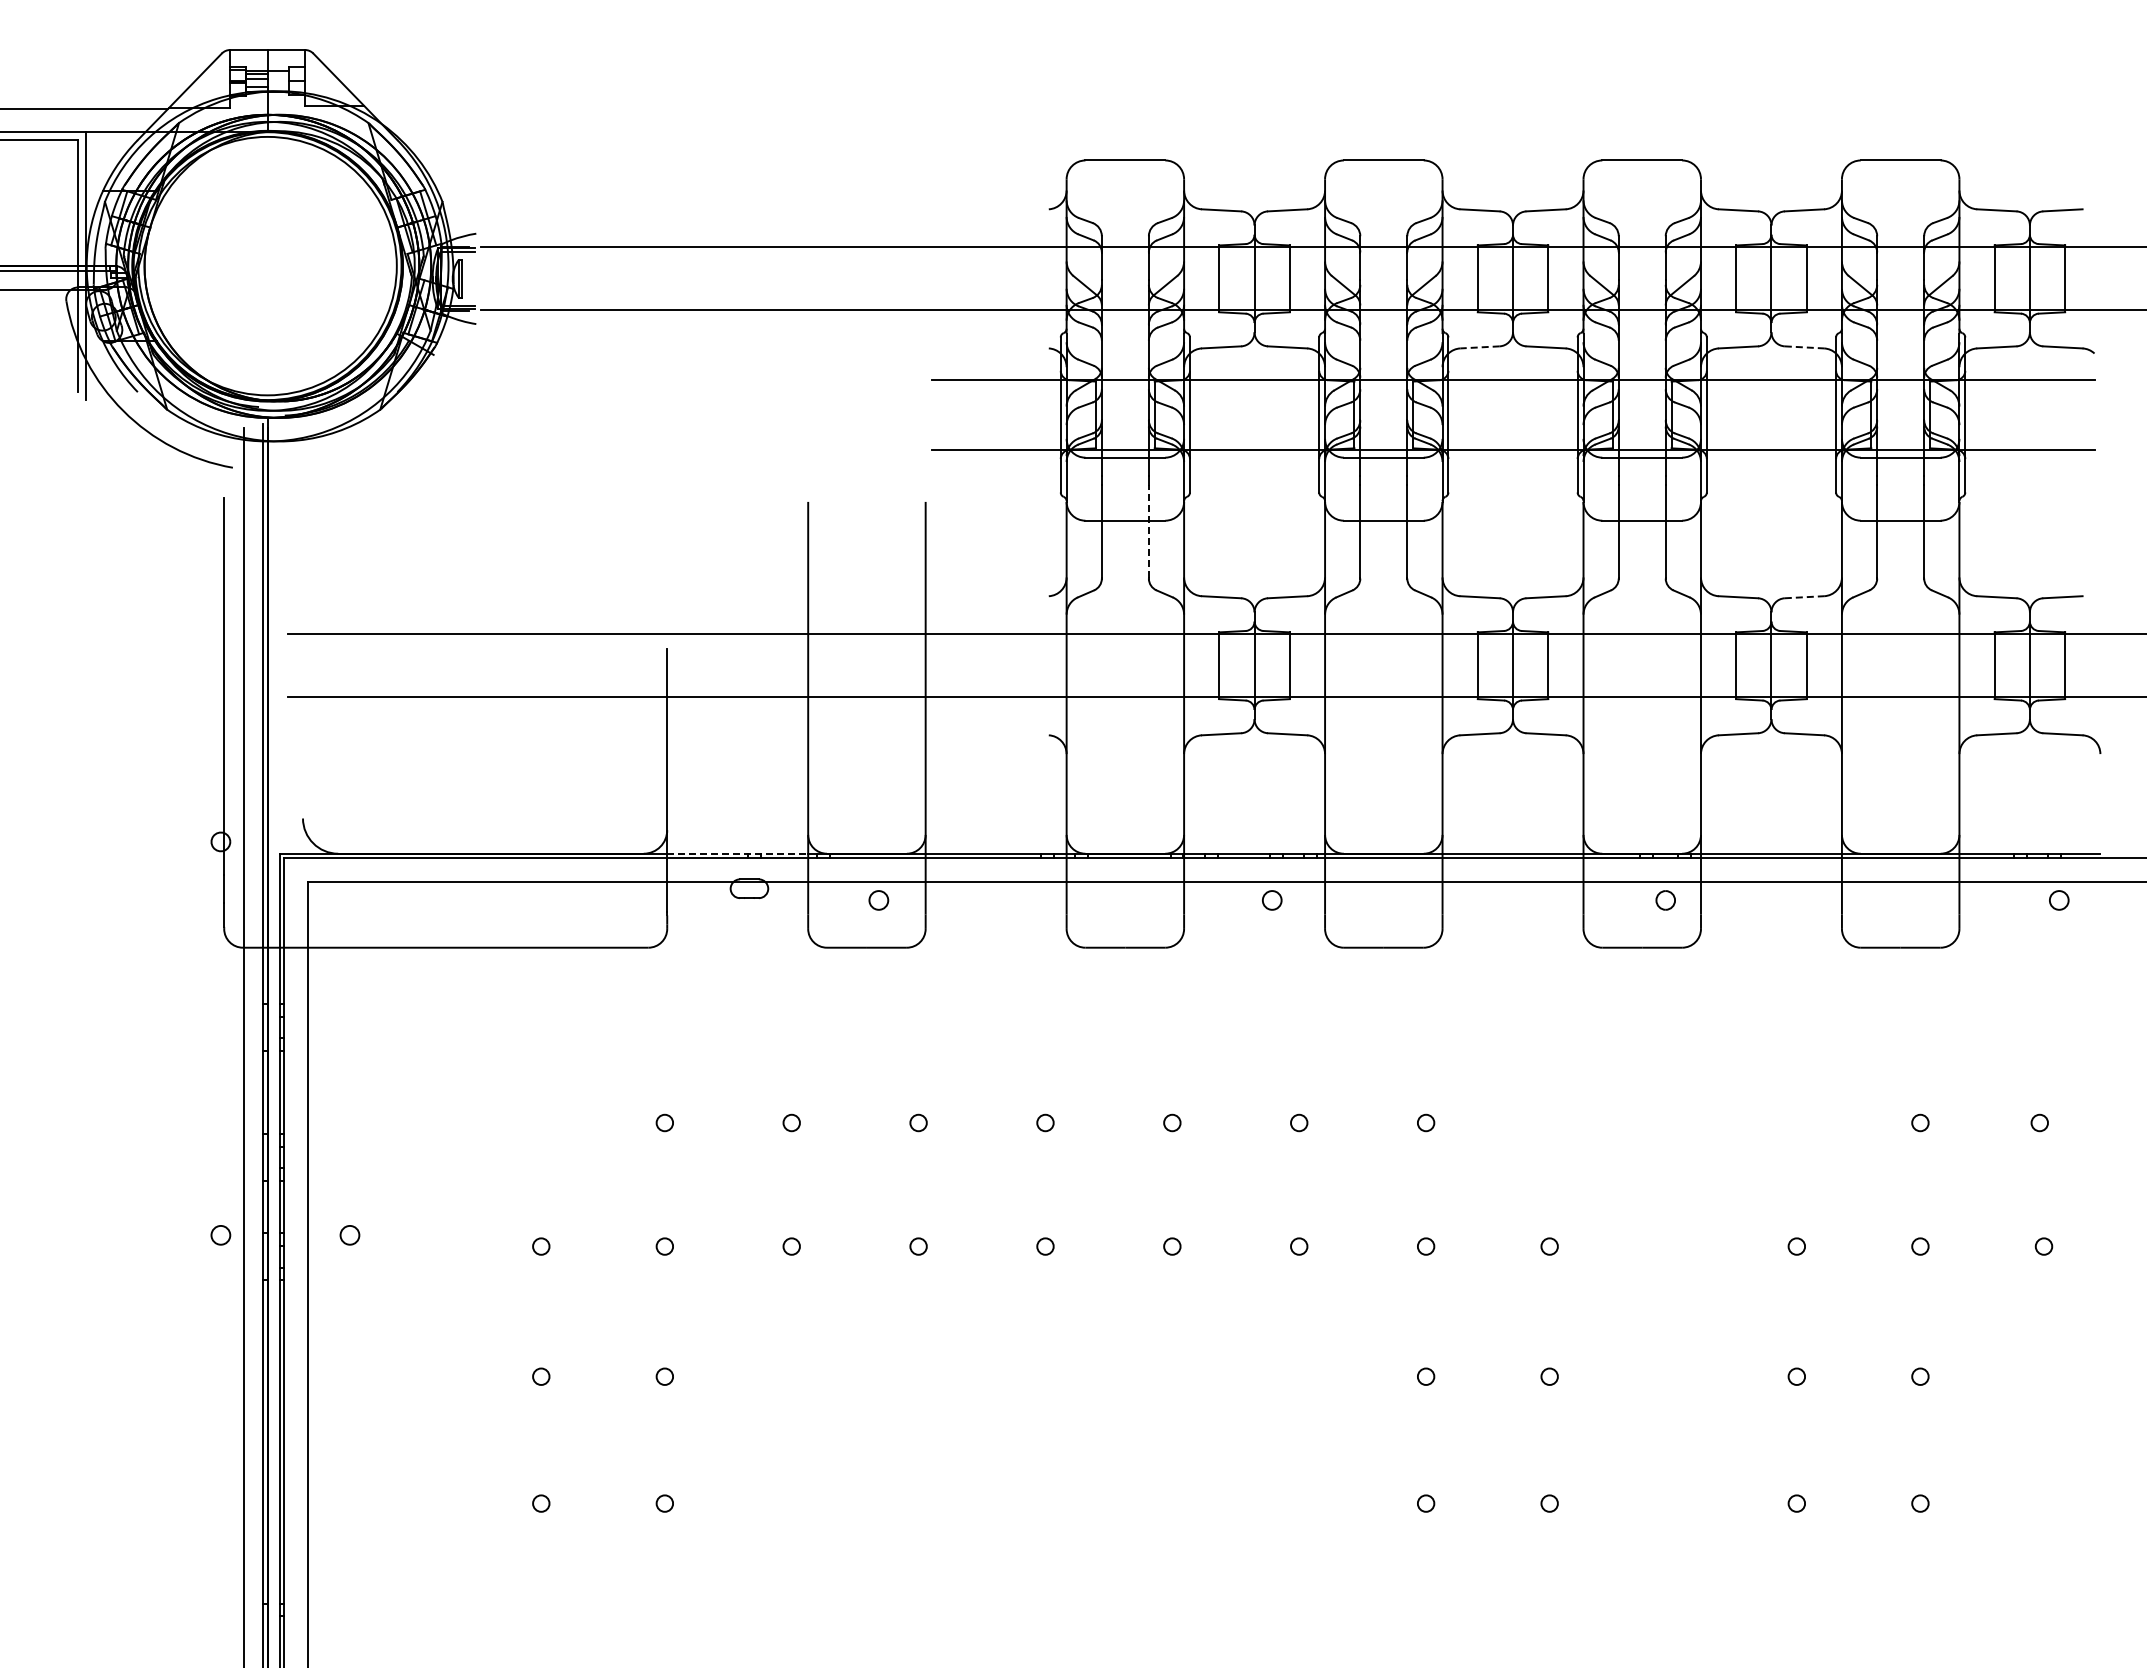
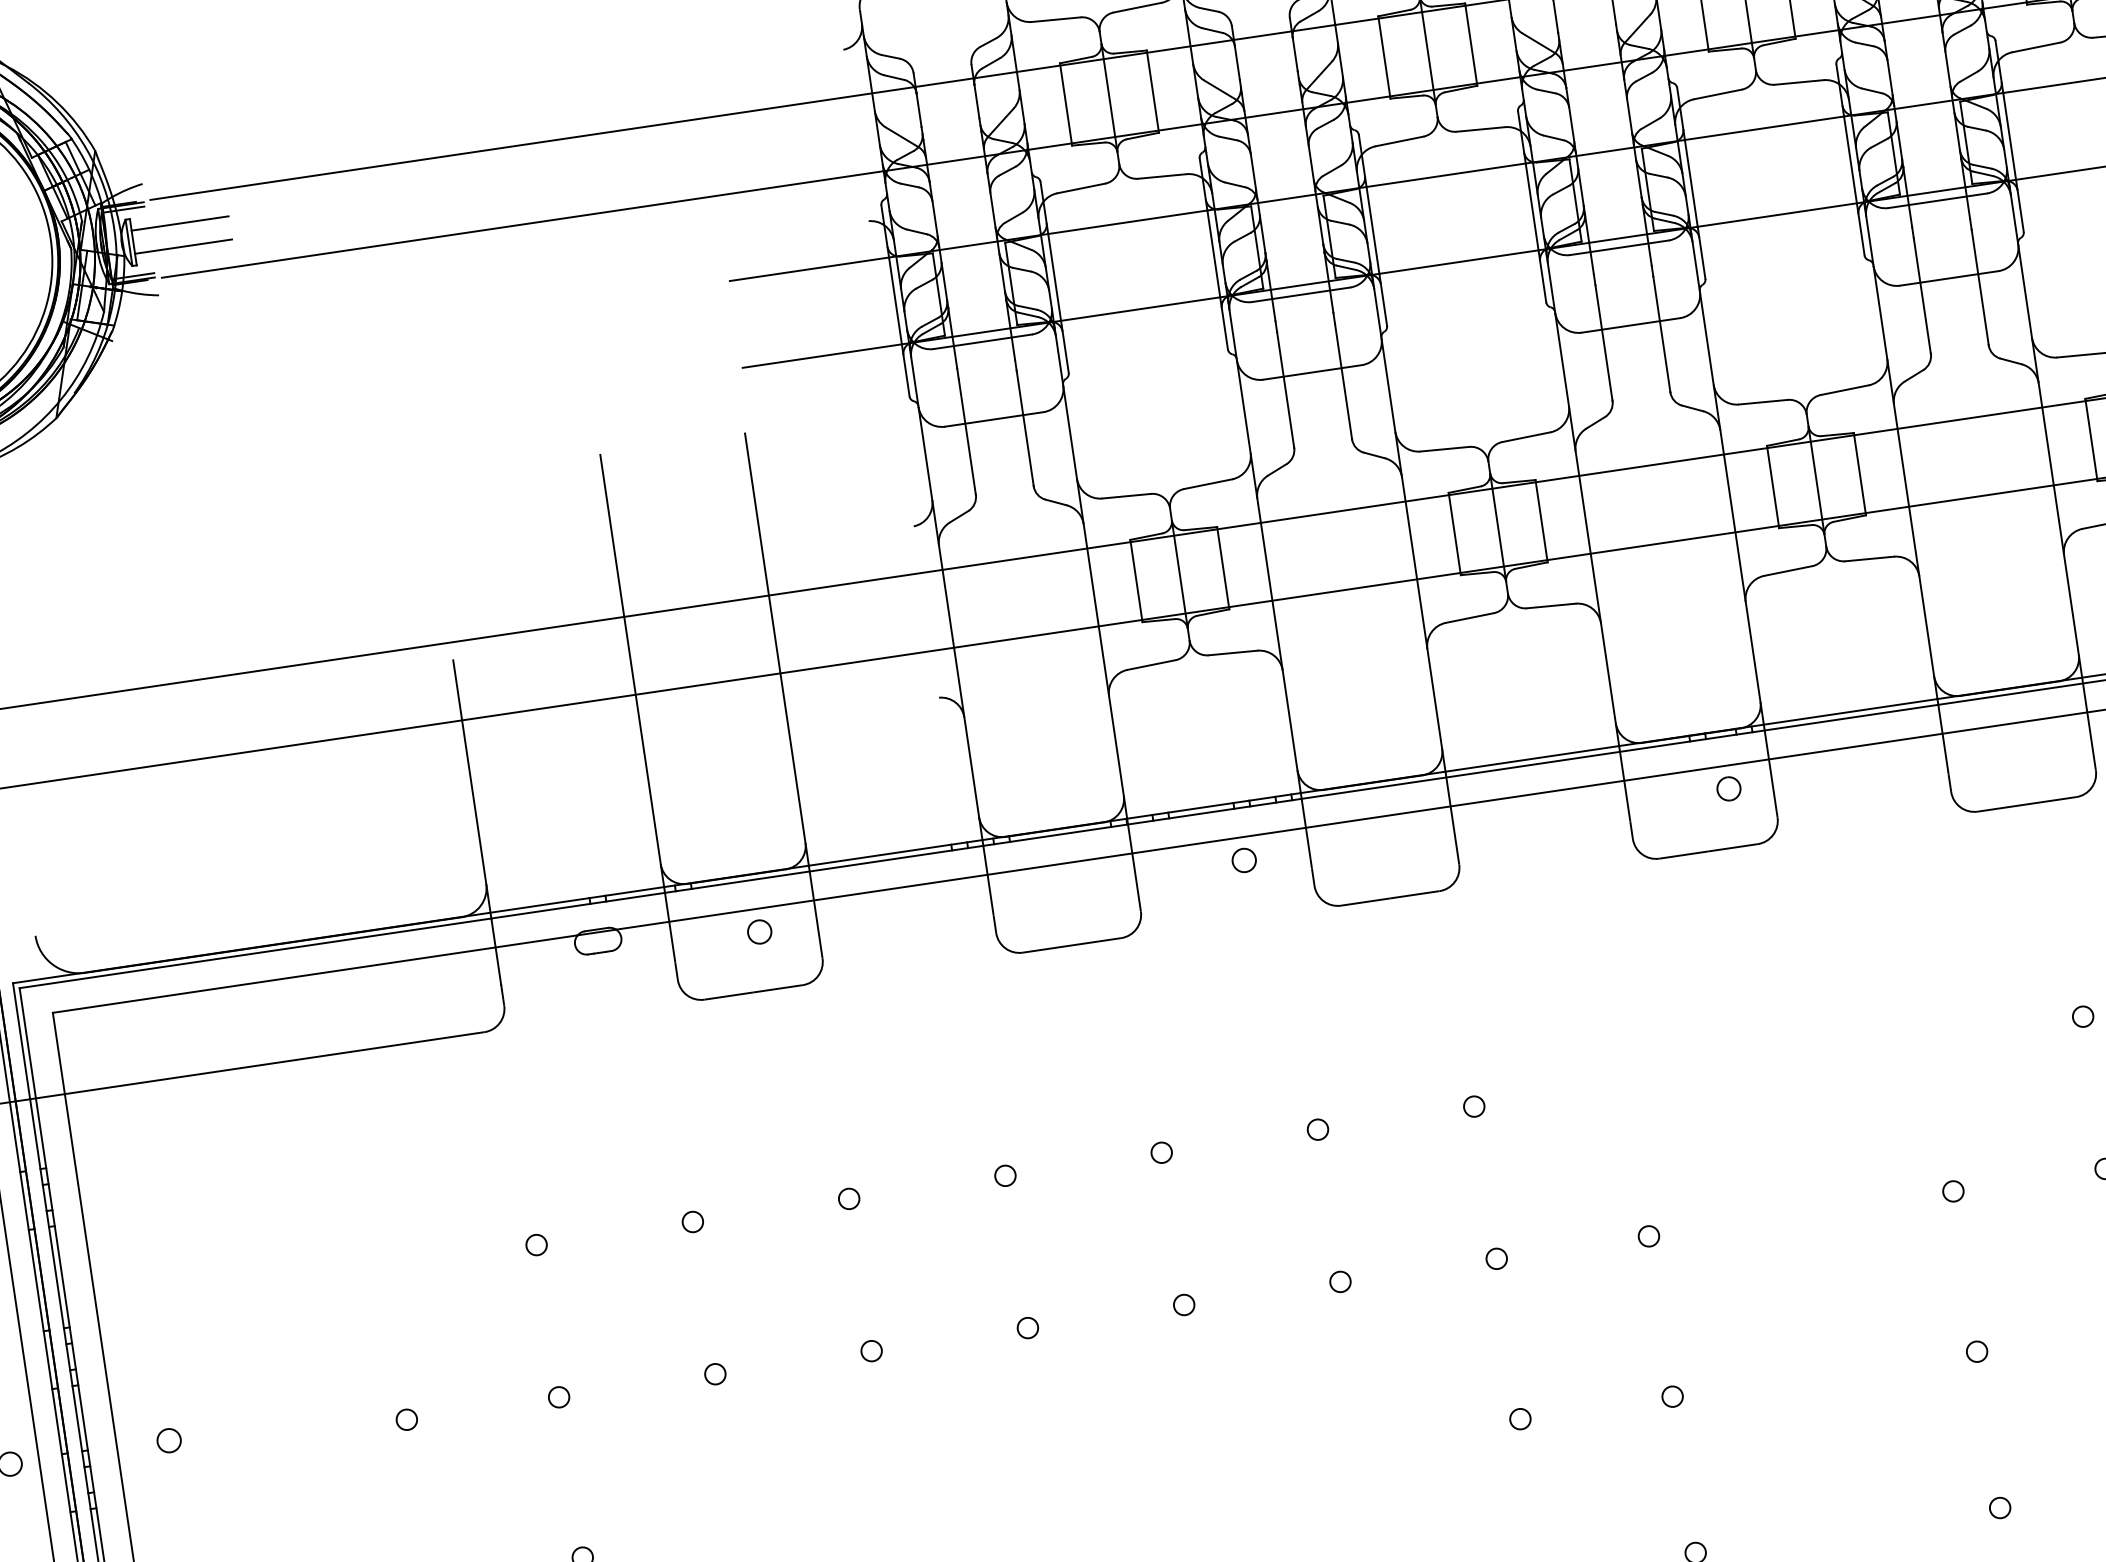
line: (501, 269) -> (180, 223), added
line: (501, 288) -> (183, 246), added
line: (1480, 347) -> (1400, 141), dashed -> solid
line: (1804, 347) -> (1799, 82), dashed -> solid
line: (1148, 531) -> (1024, 428), dashed -> solid
line: (1804, 597) -> (1844, 390), dashed -> solid
line: (738, 853) -> (578, 899), dashed -> solid

